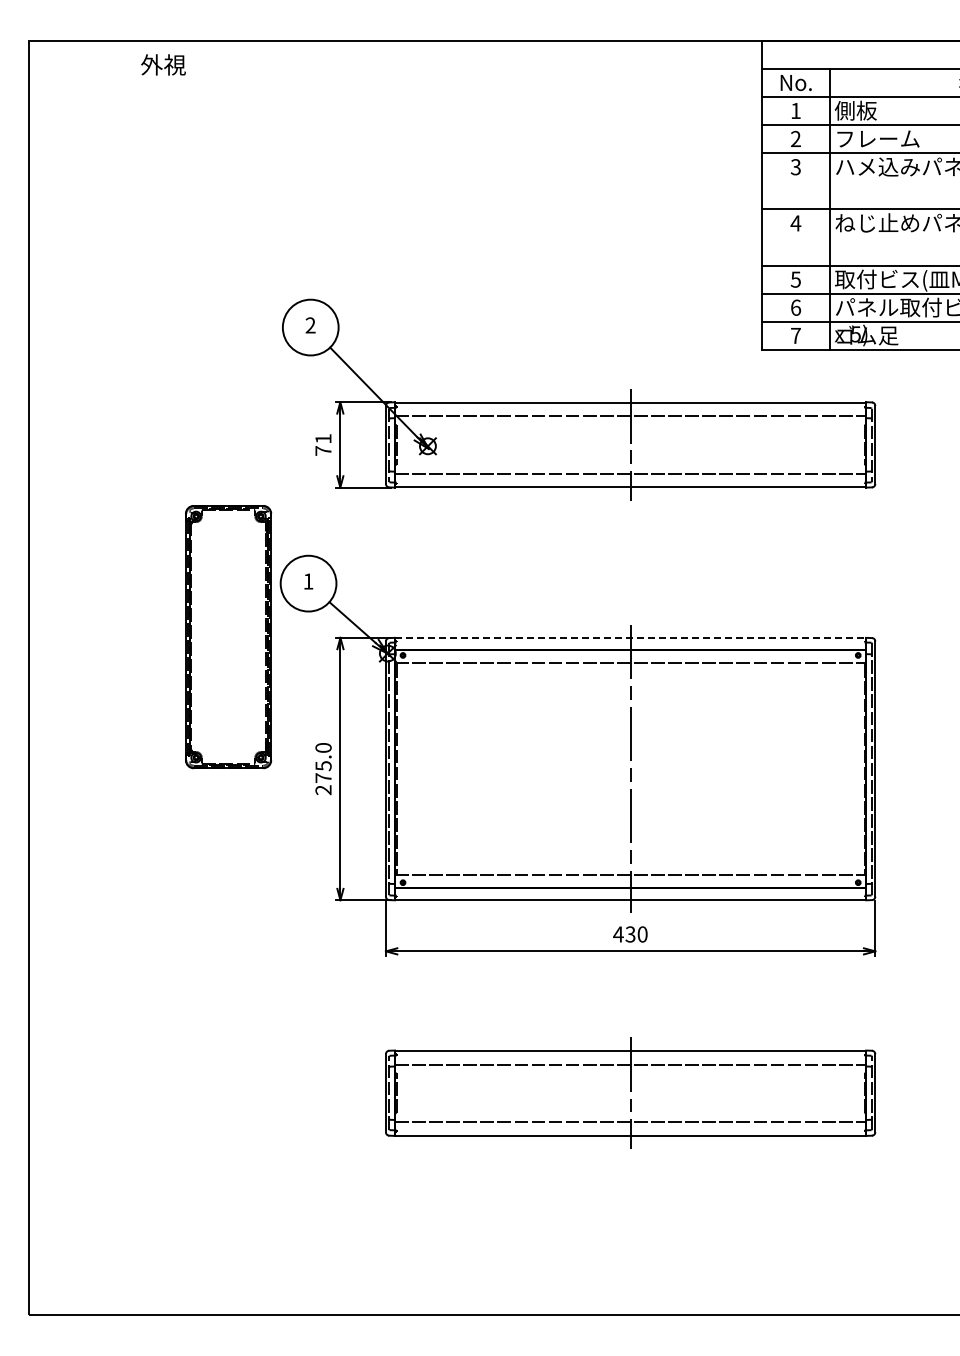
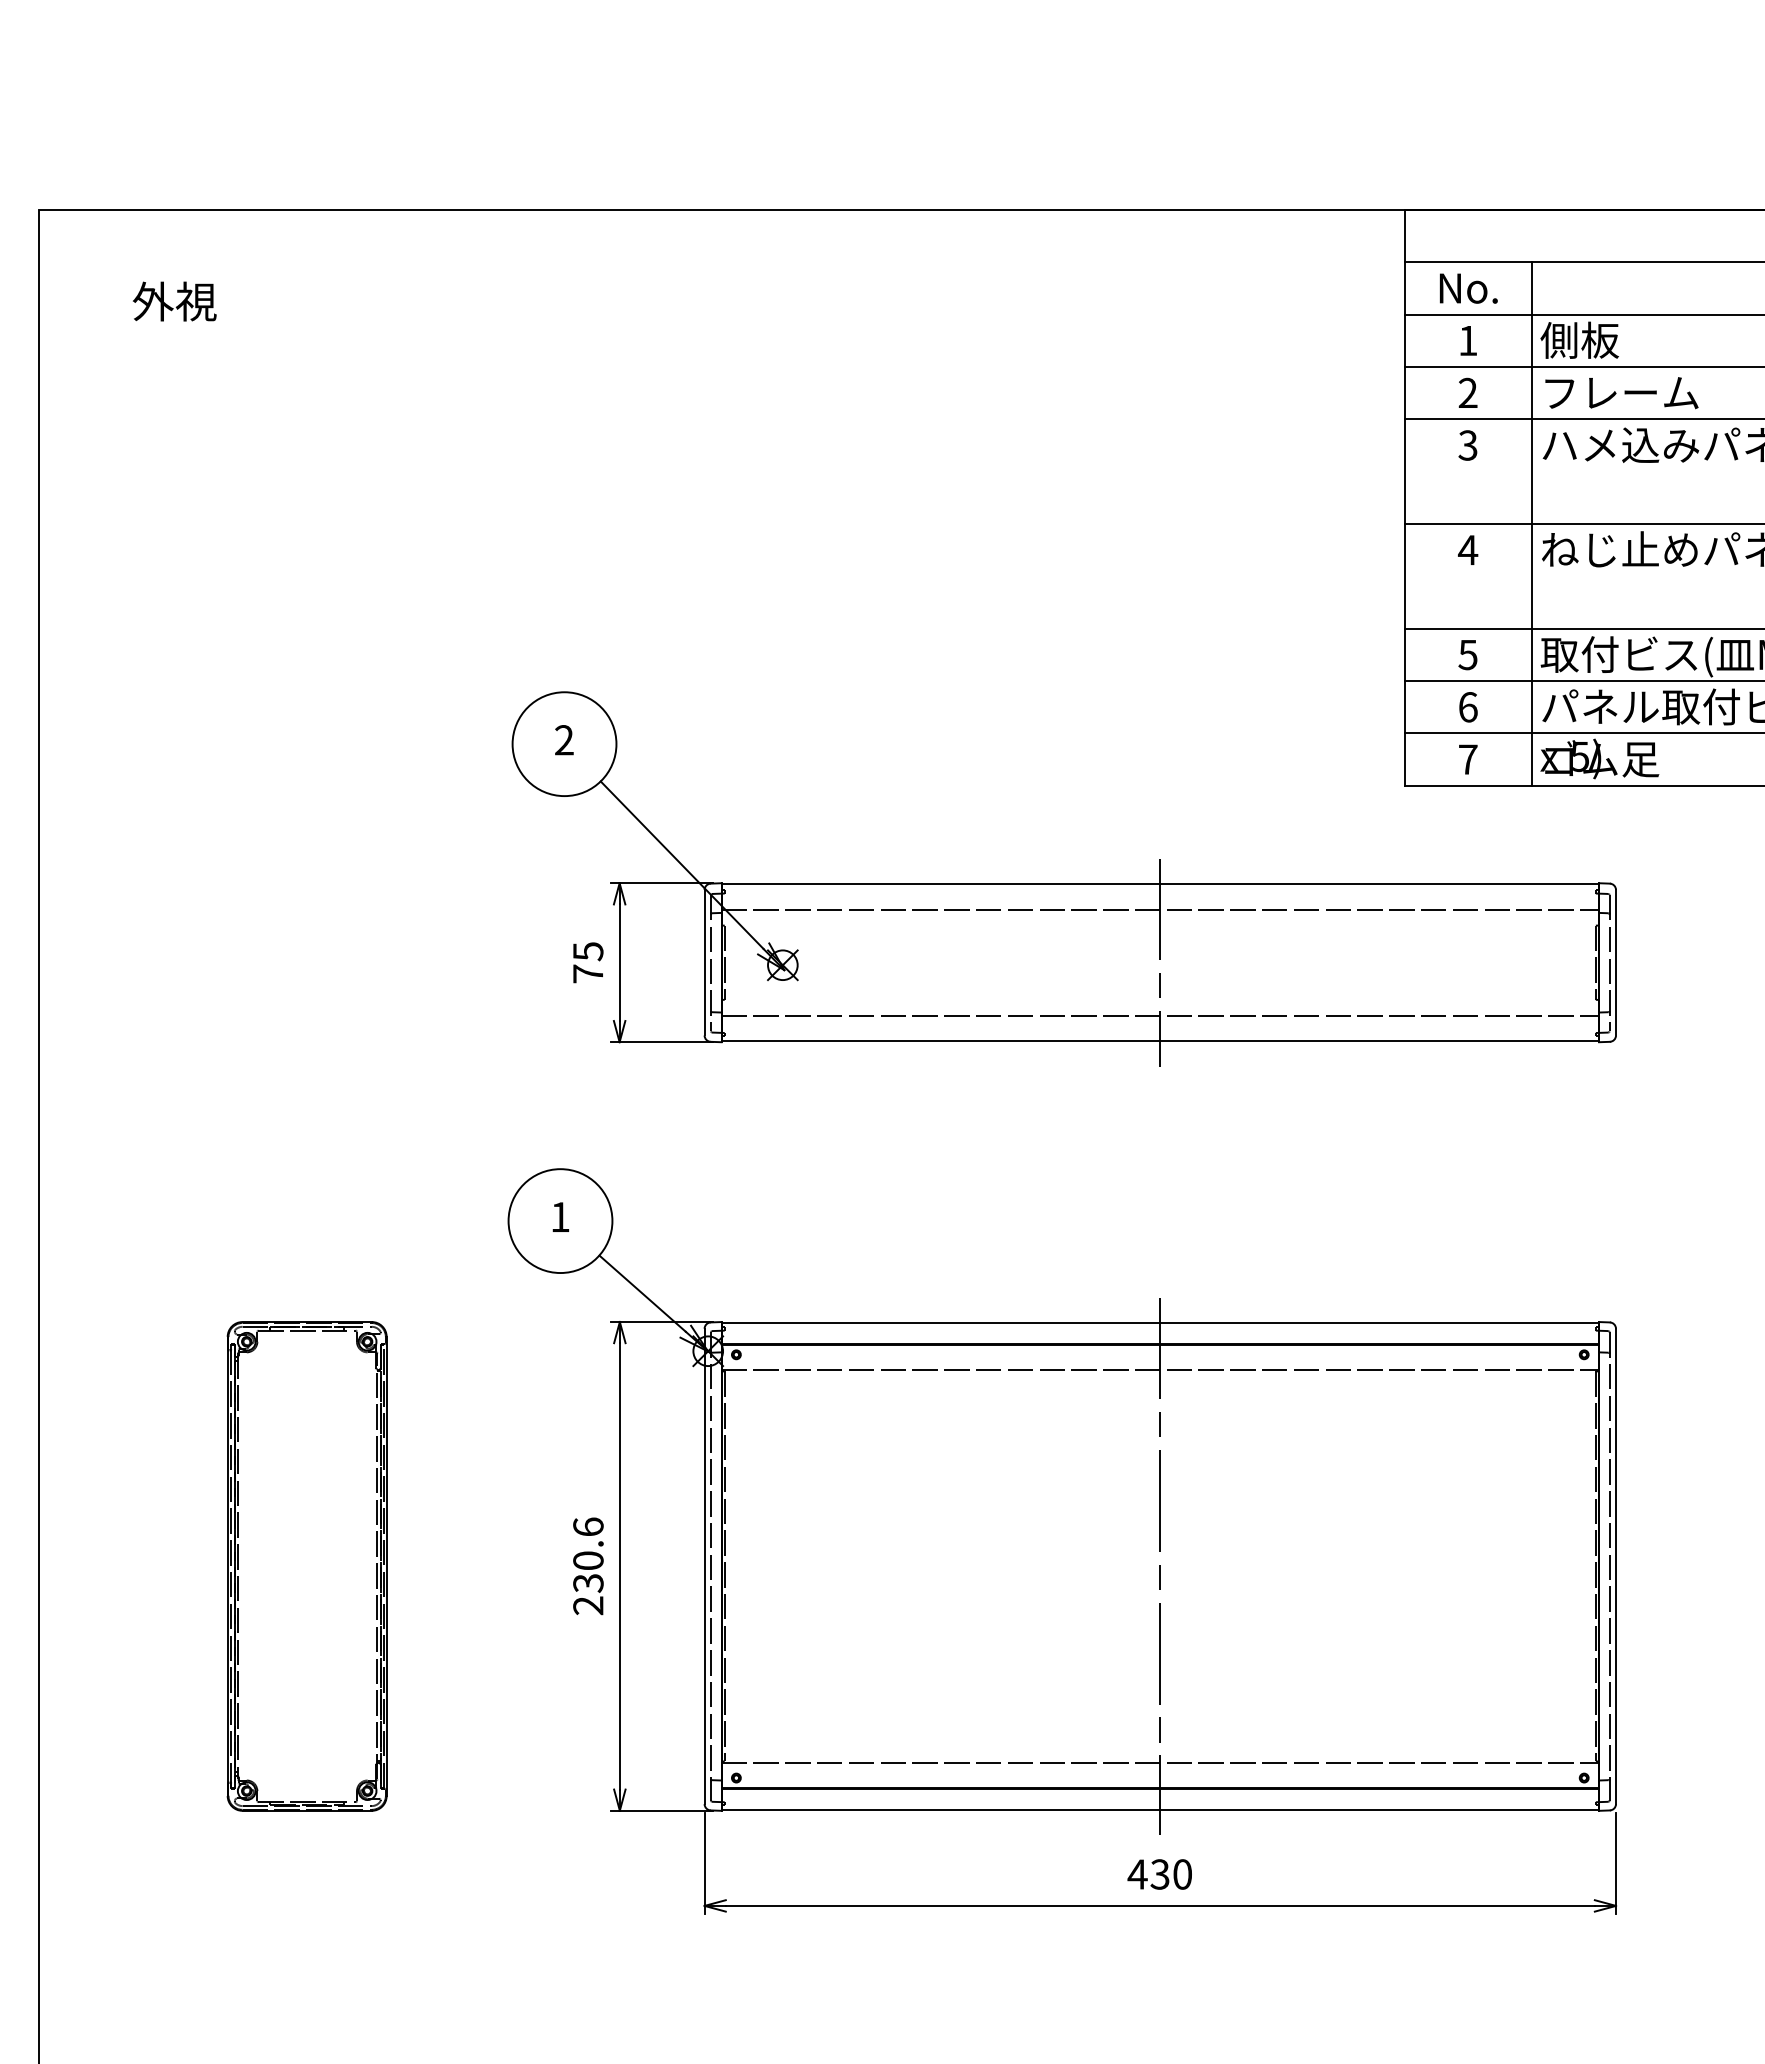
text: (163, 64) -> (174, 300), moved
text: (323, 439) -> (588, 952), 71 -> 75
part: (228, 637) -> (307, 1567), moved
line: (630, 638) -> (1160, 1323), dashed -> solid
text: (323, 762) -> (588, 1554), 275.0 -> 230.6

